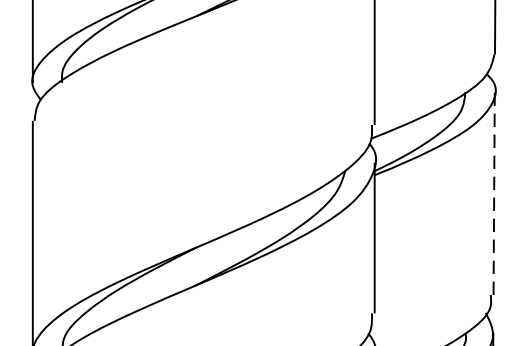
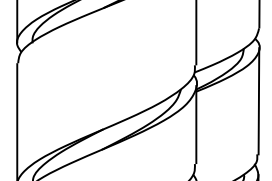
line: (493, 192) -> (258, 100), dashed -> solid

